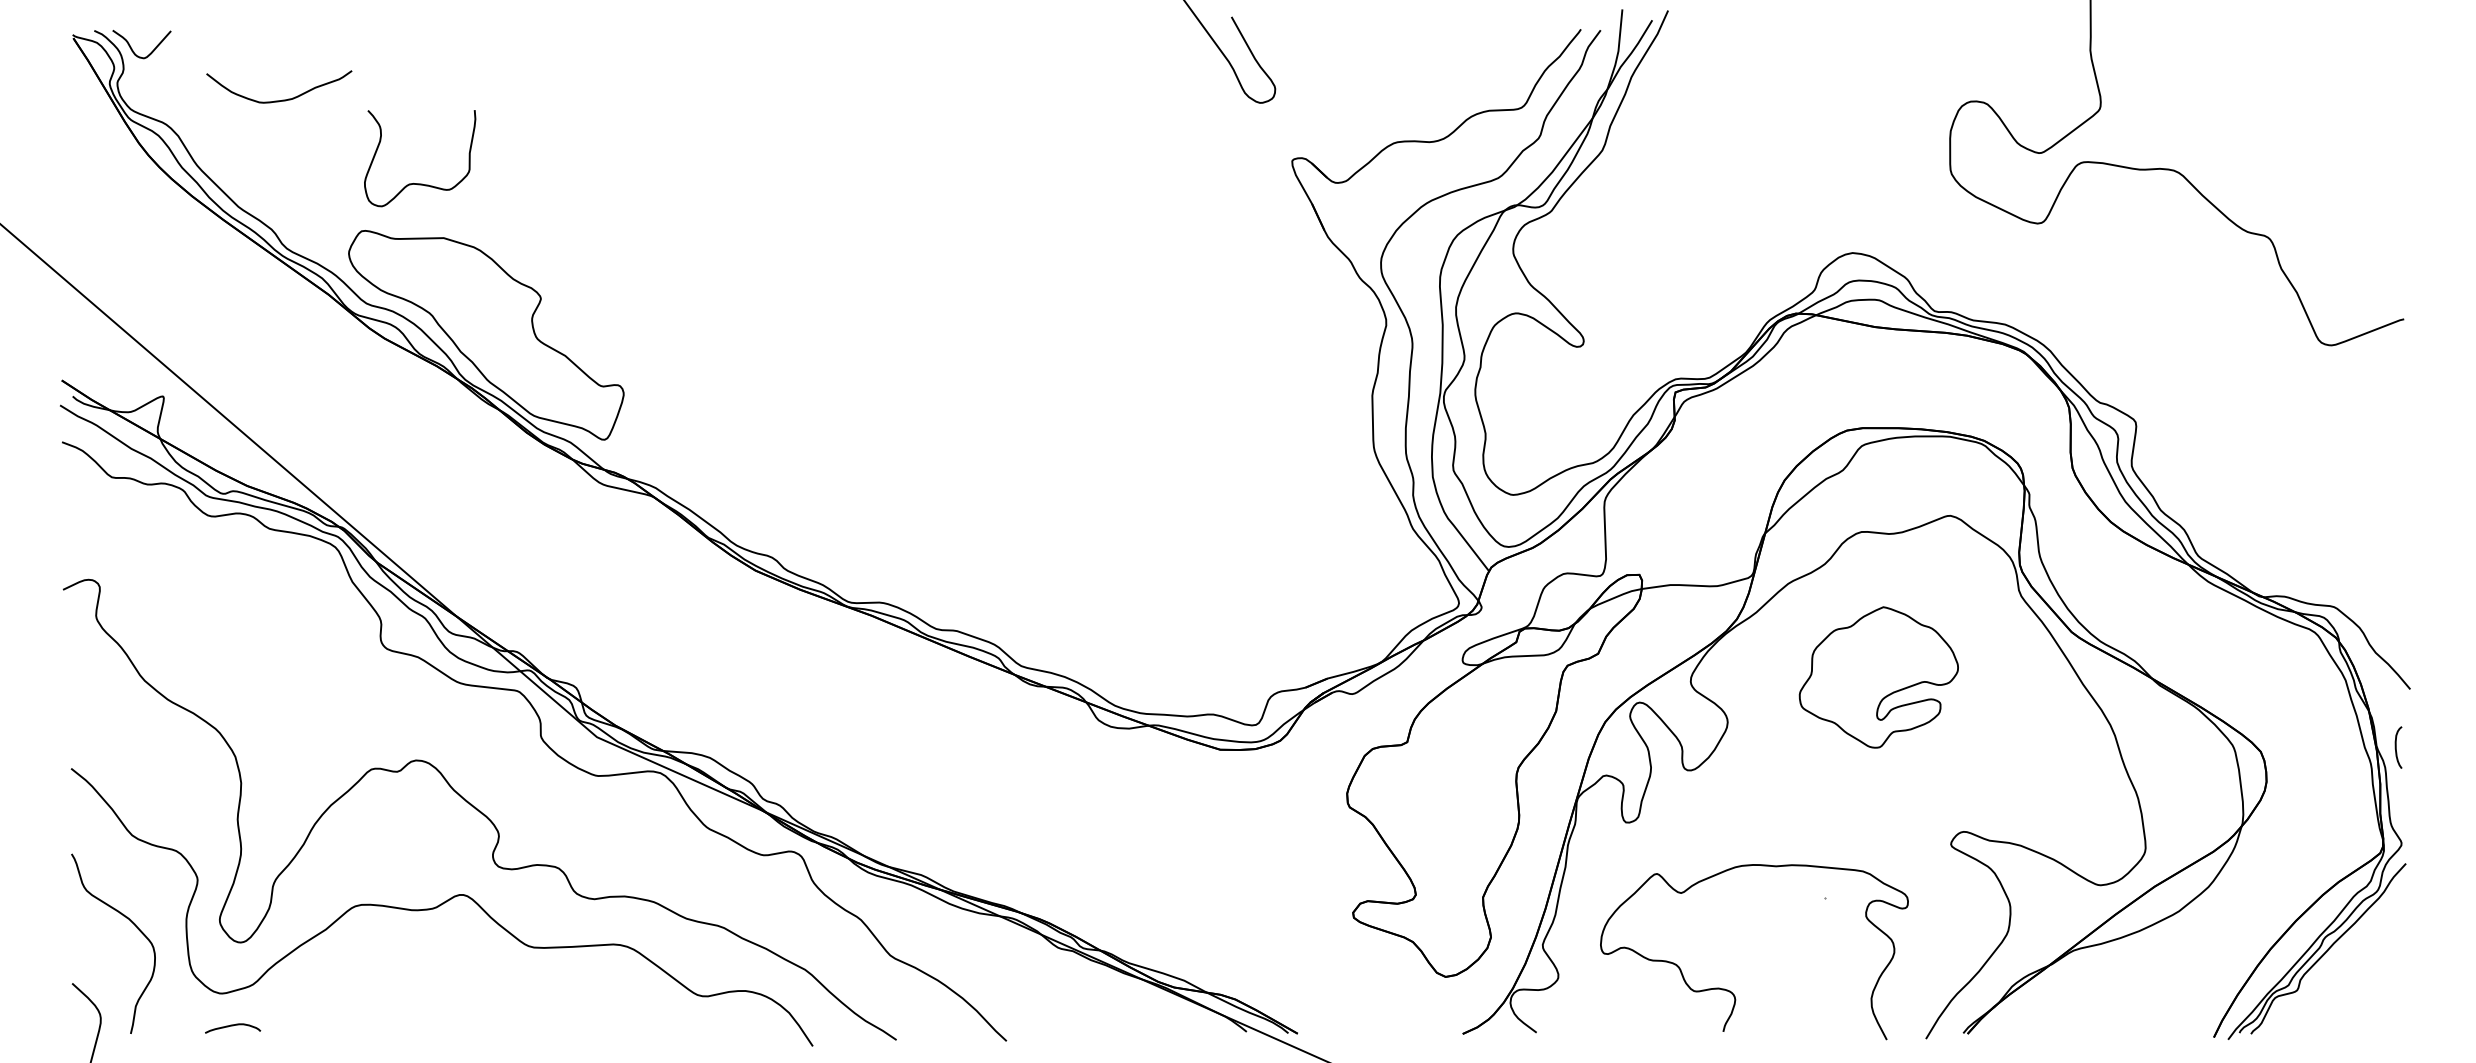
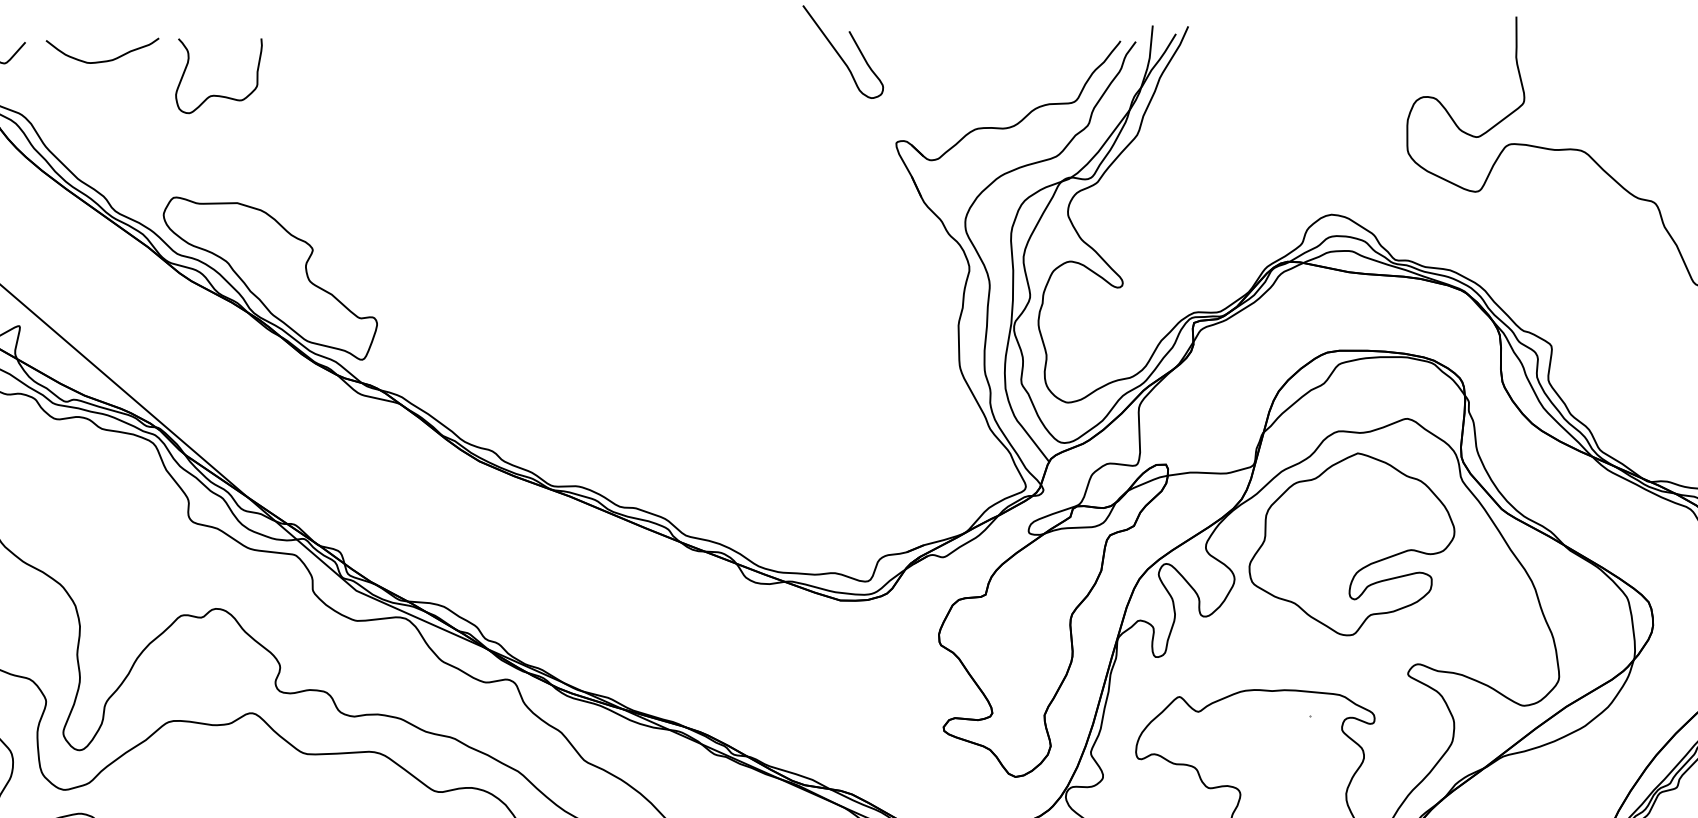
curve: (282, 99) -> (105, 60), moved
curve: (420, 183) -> (219, 95), moved
part: (1878, 677) -> (1351, 544), size x1.67

